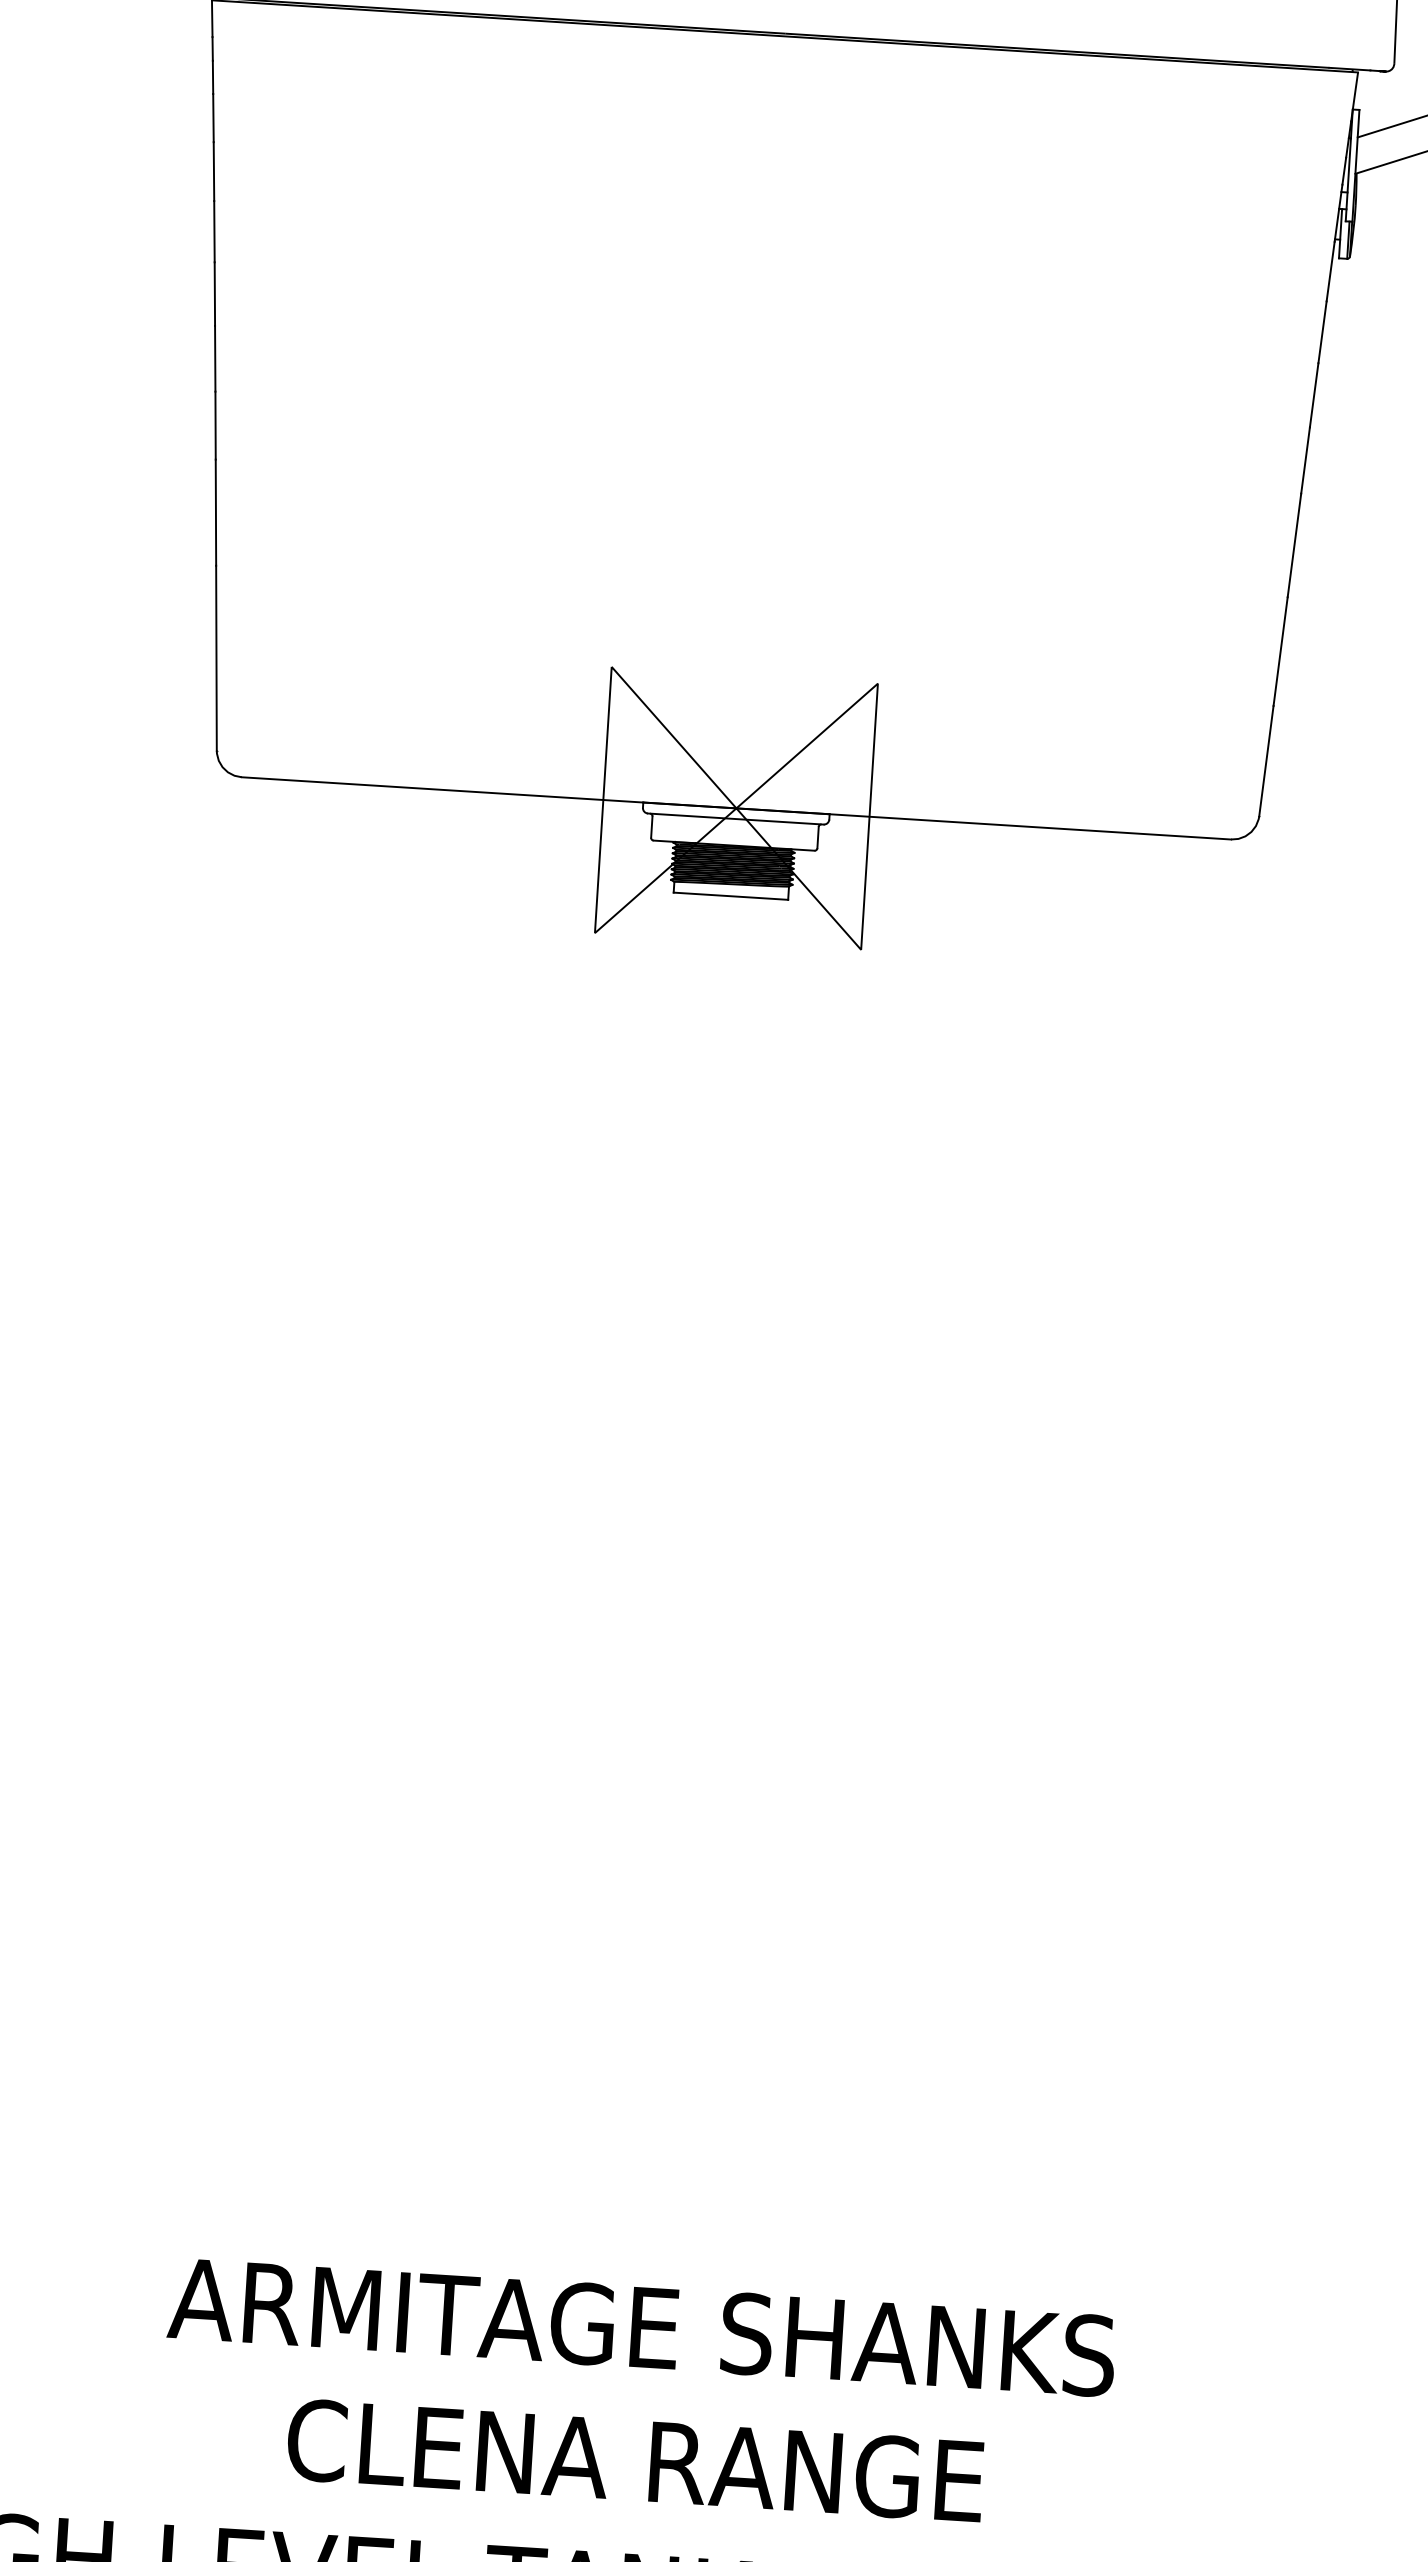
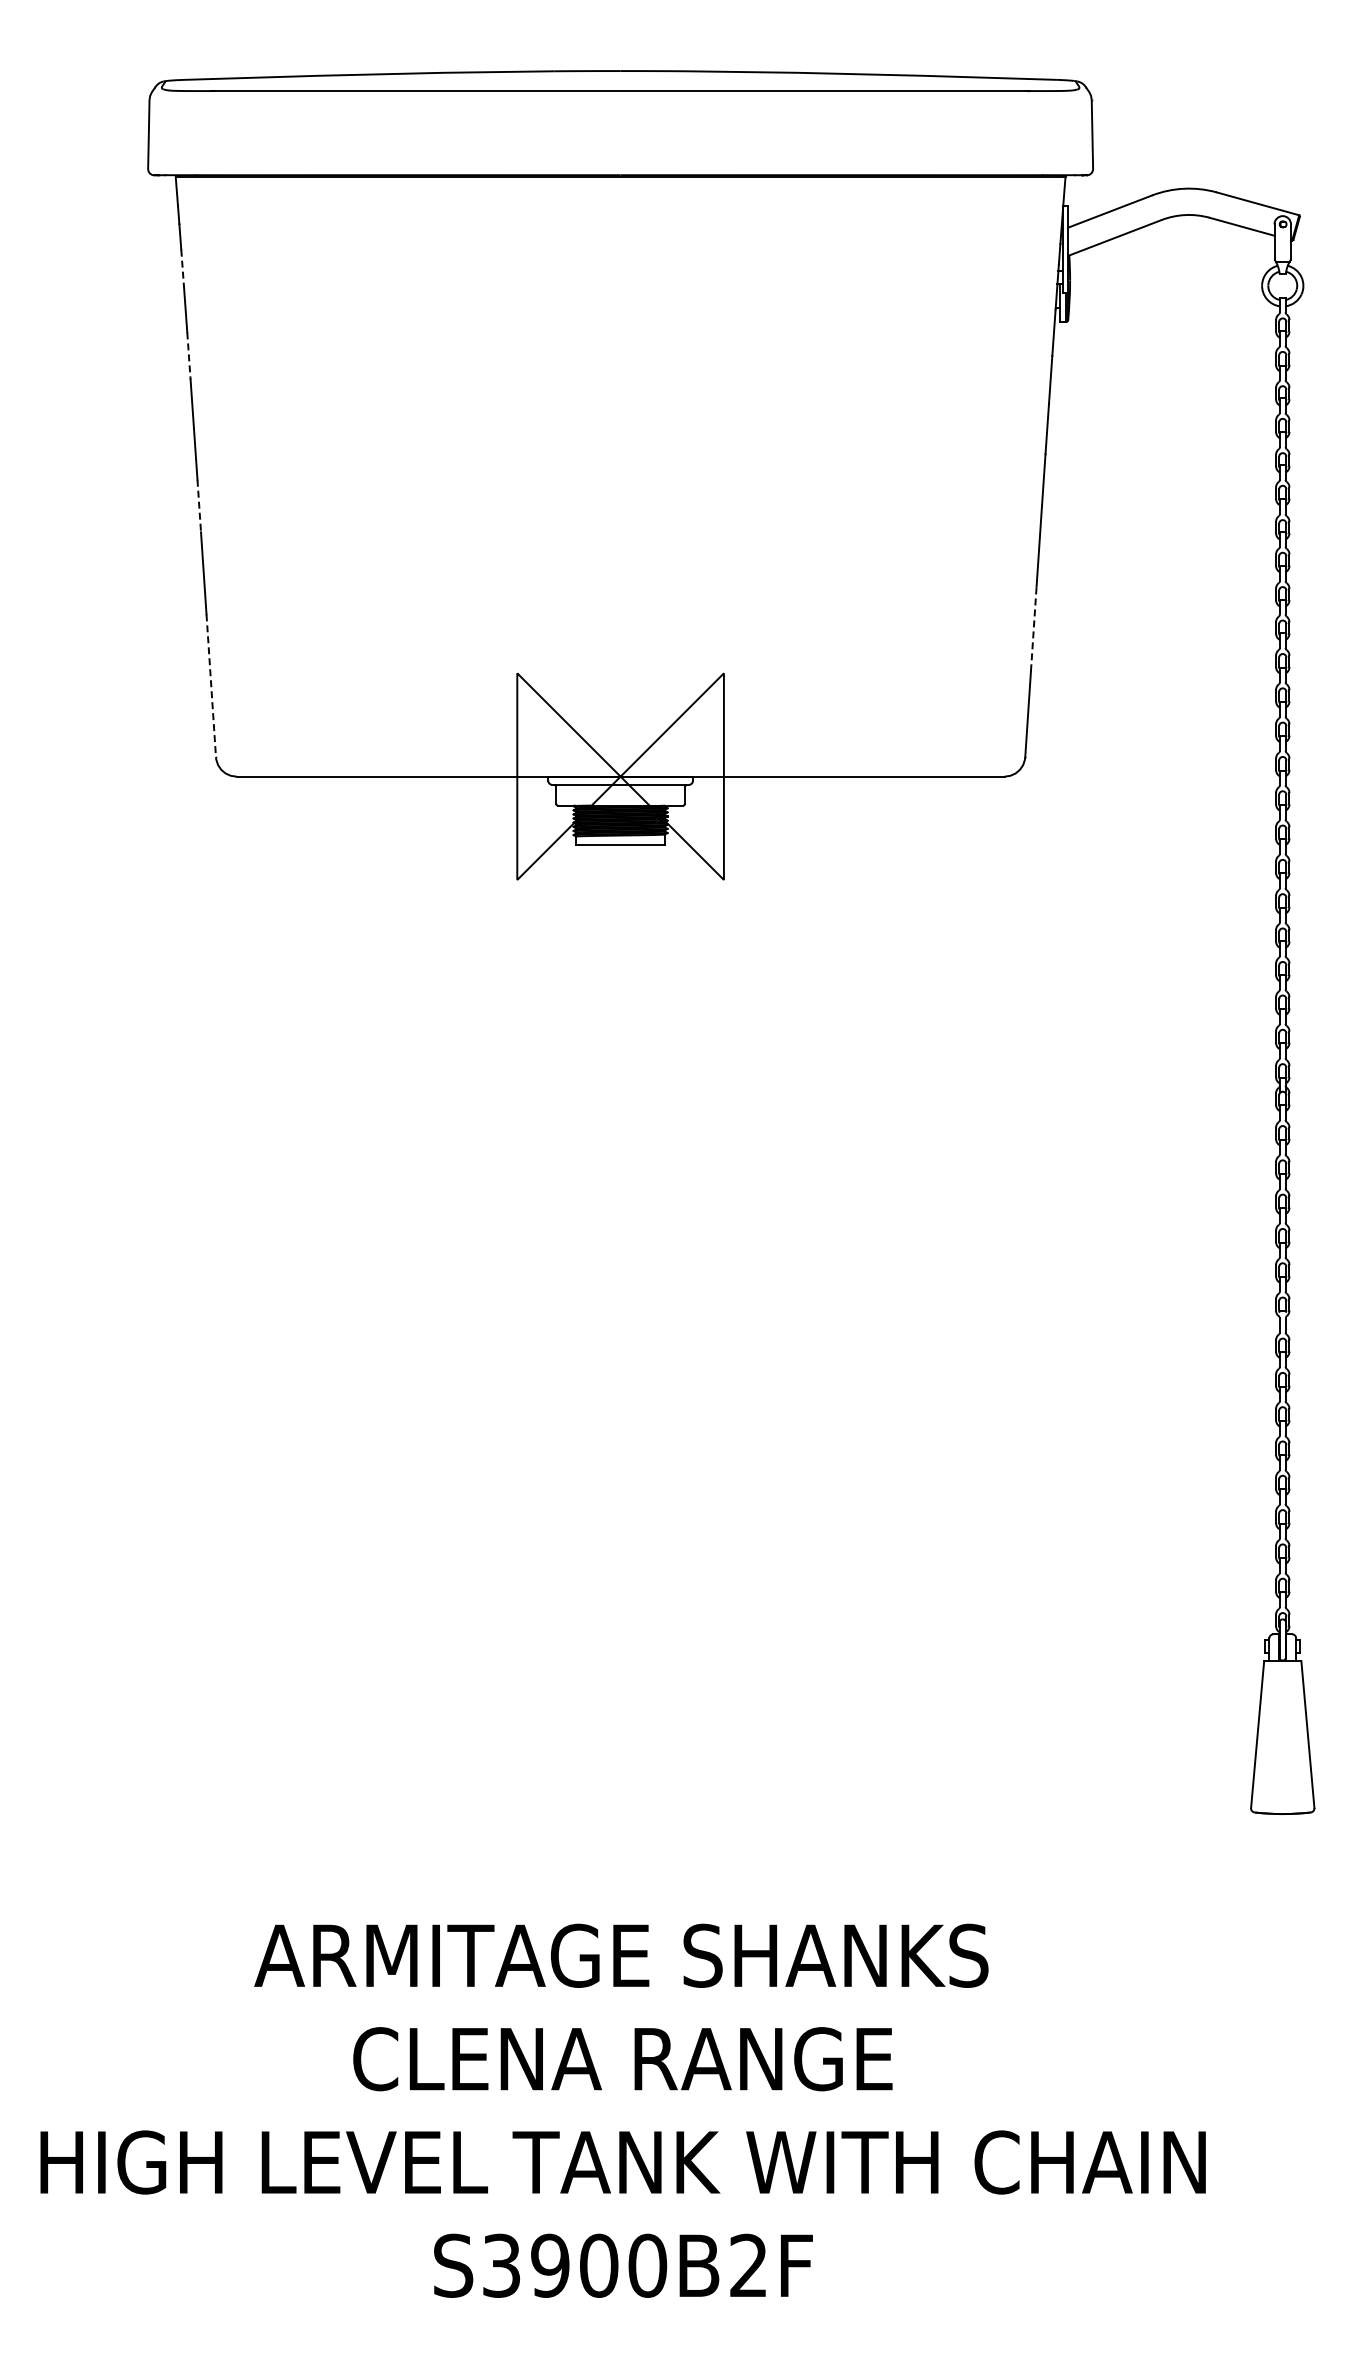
line: (213, 118) -> (182, 268), solid -> dashed
line: (213, 232) -> (188, 356), solid -> dashed
line: (215, 426) -> (199, 506), solid -> dashed
line: (1280, 651) -> (1033, 628), solid -> dashed
line: (216, 657) -> (211, 685), solid -> dashed

